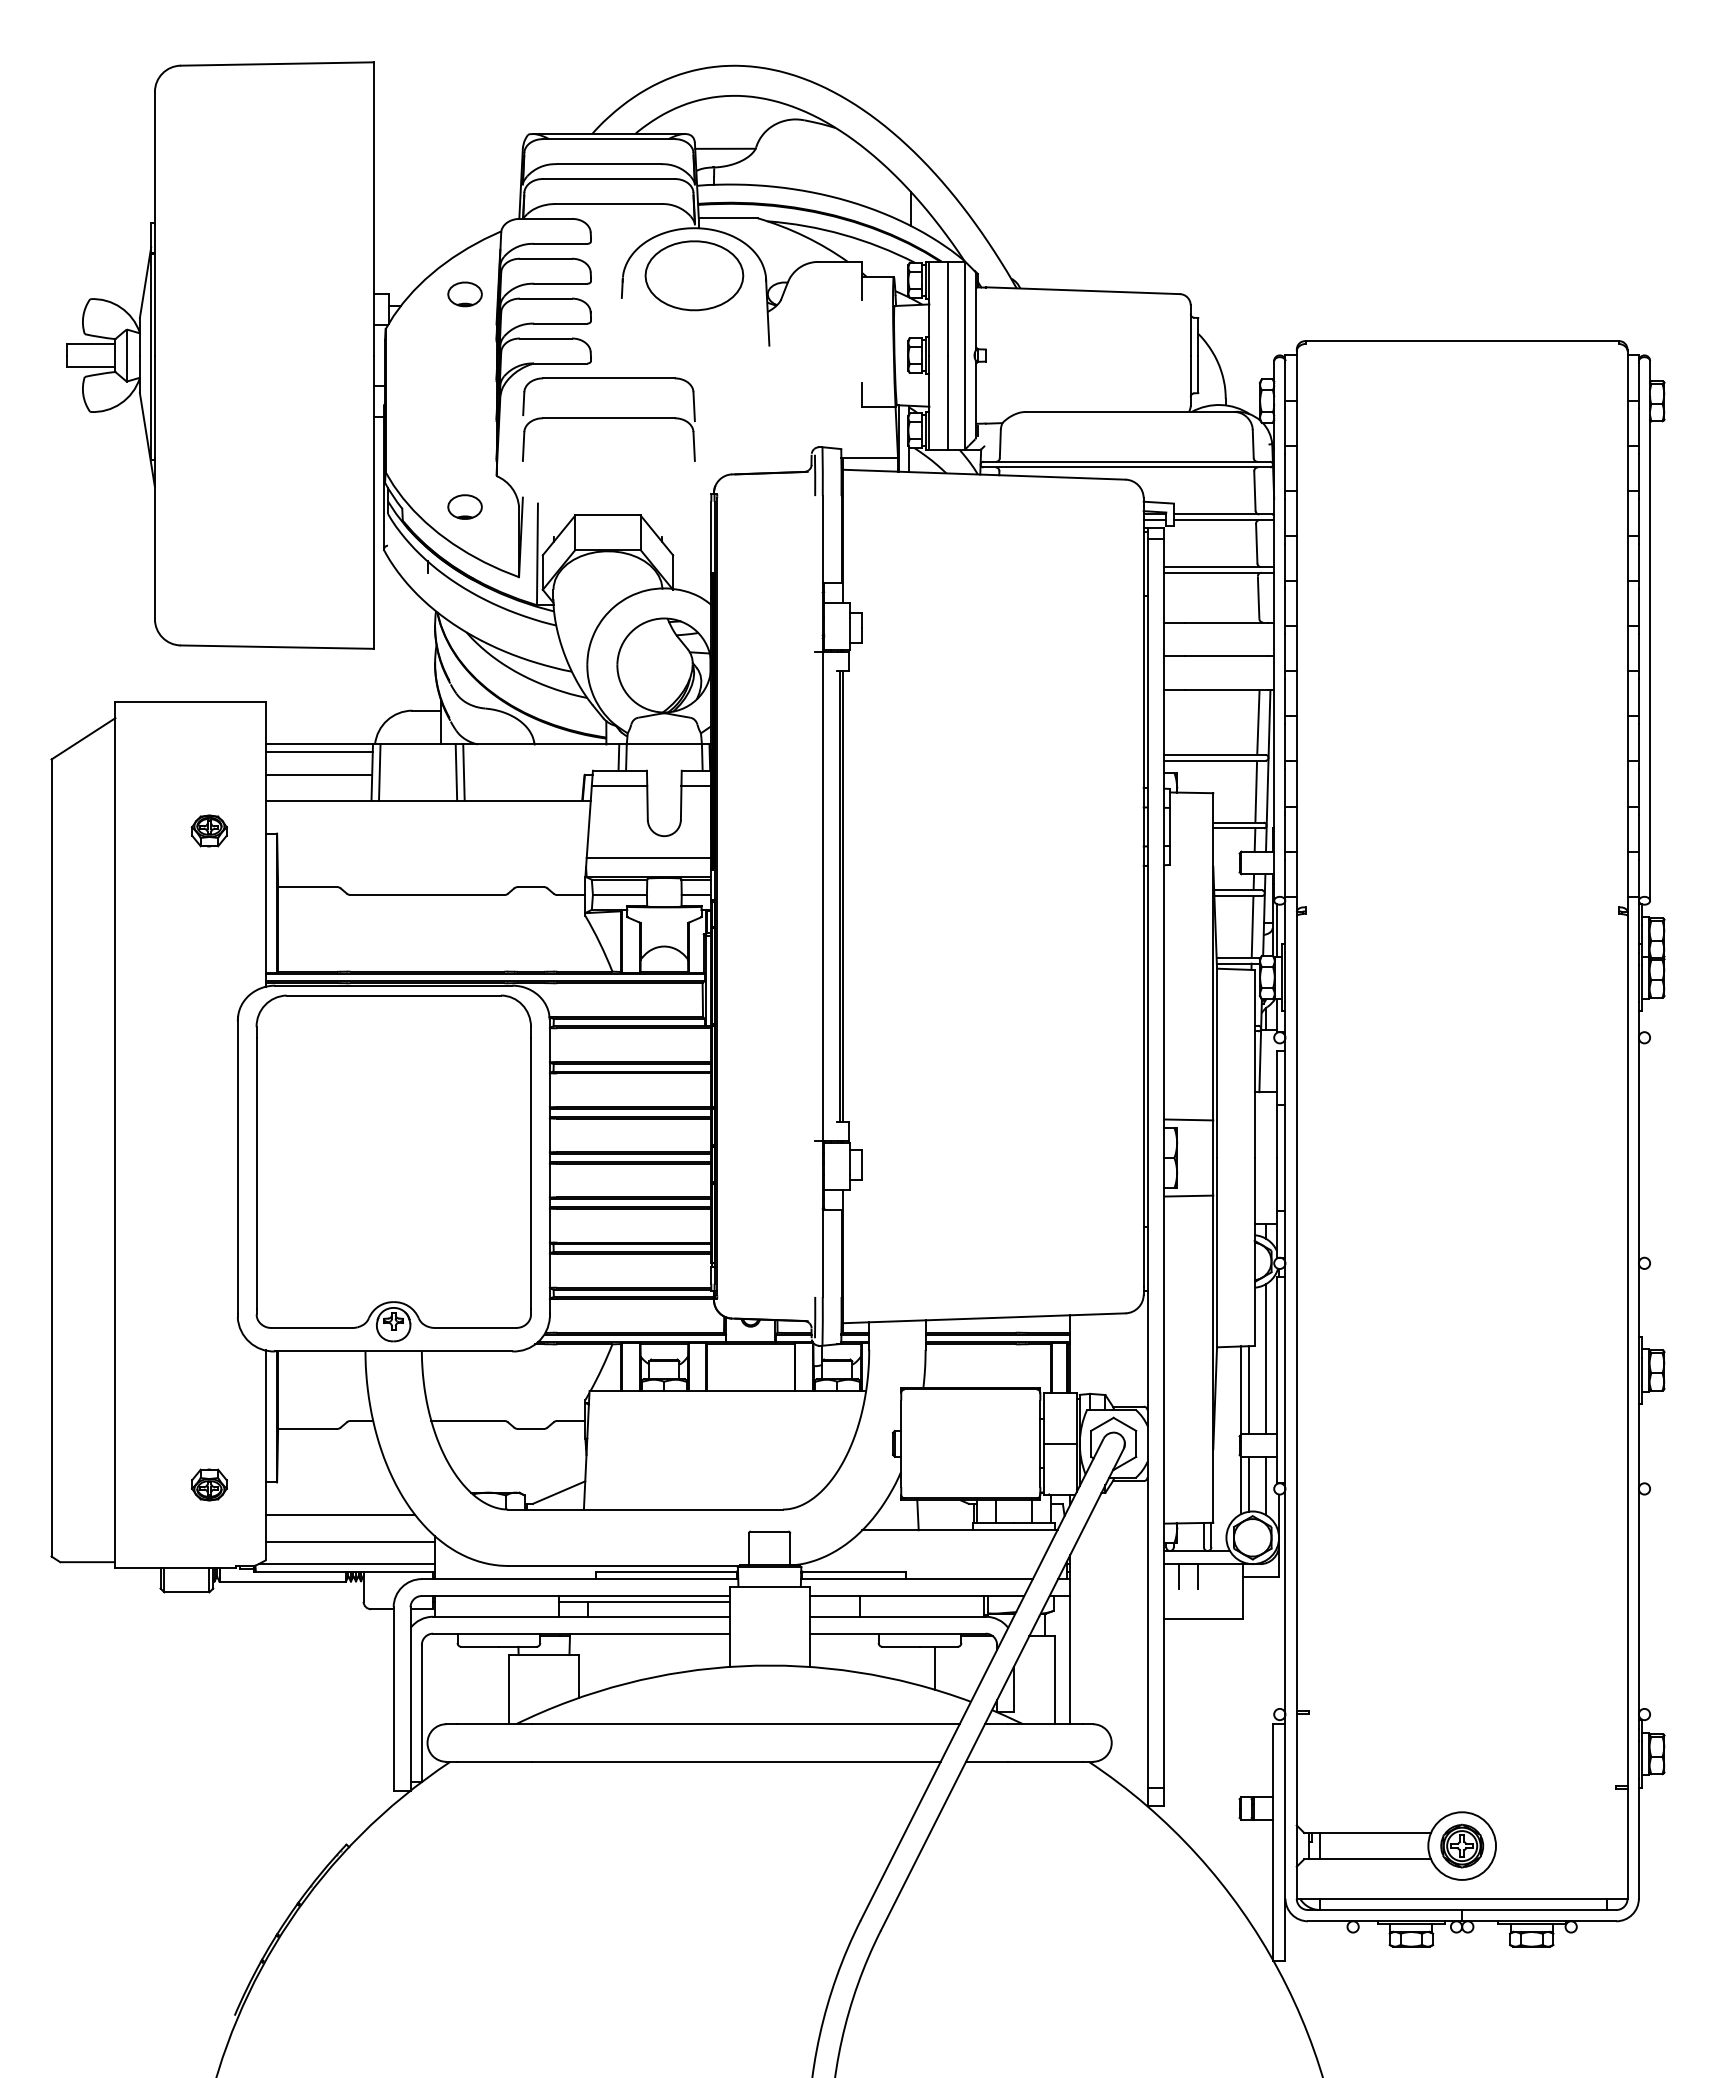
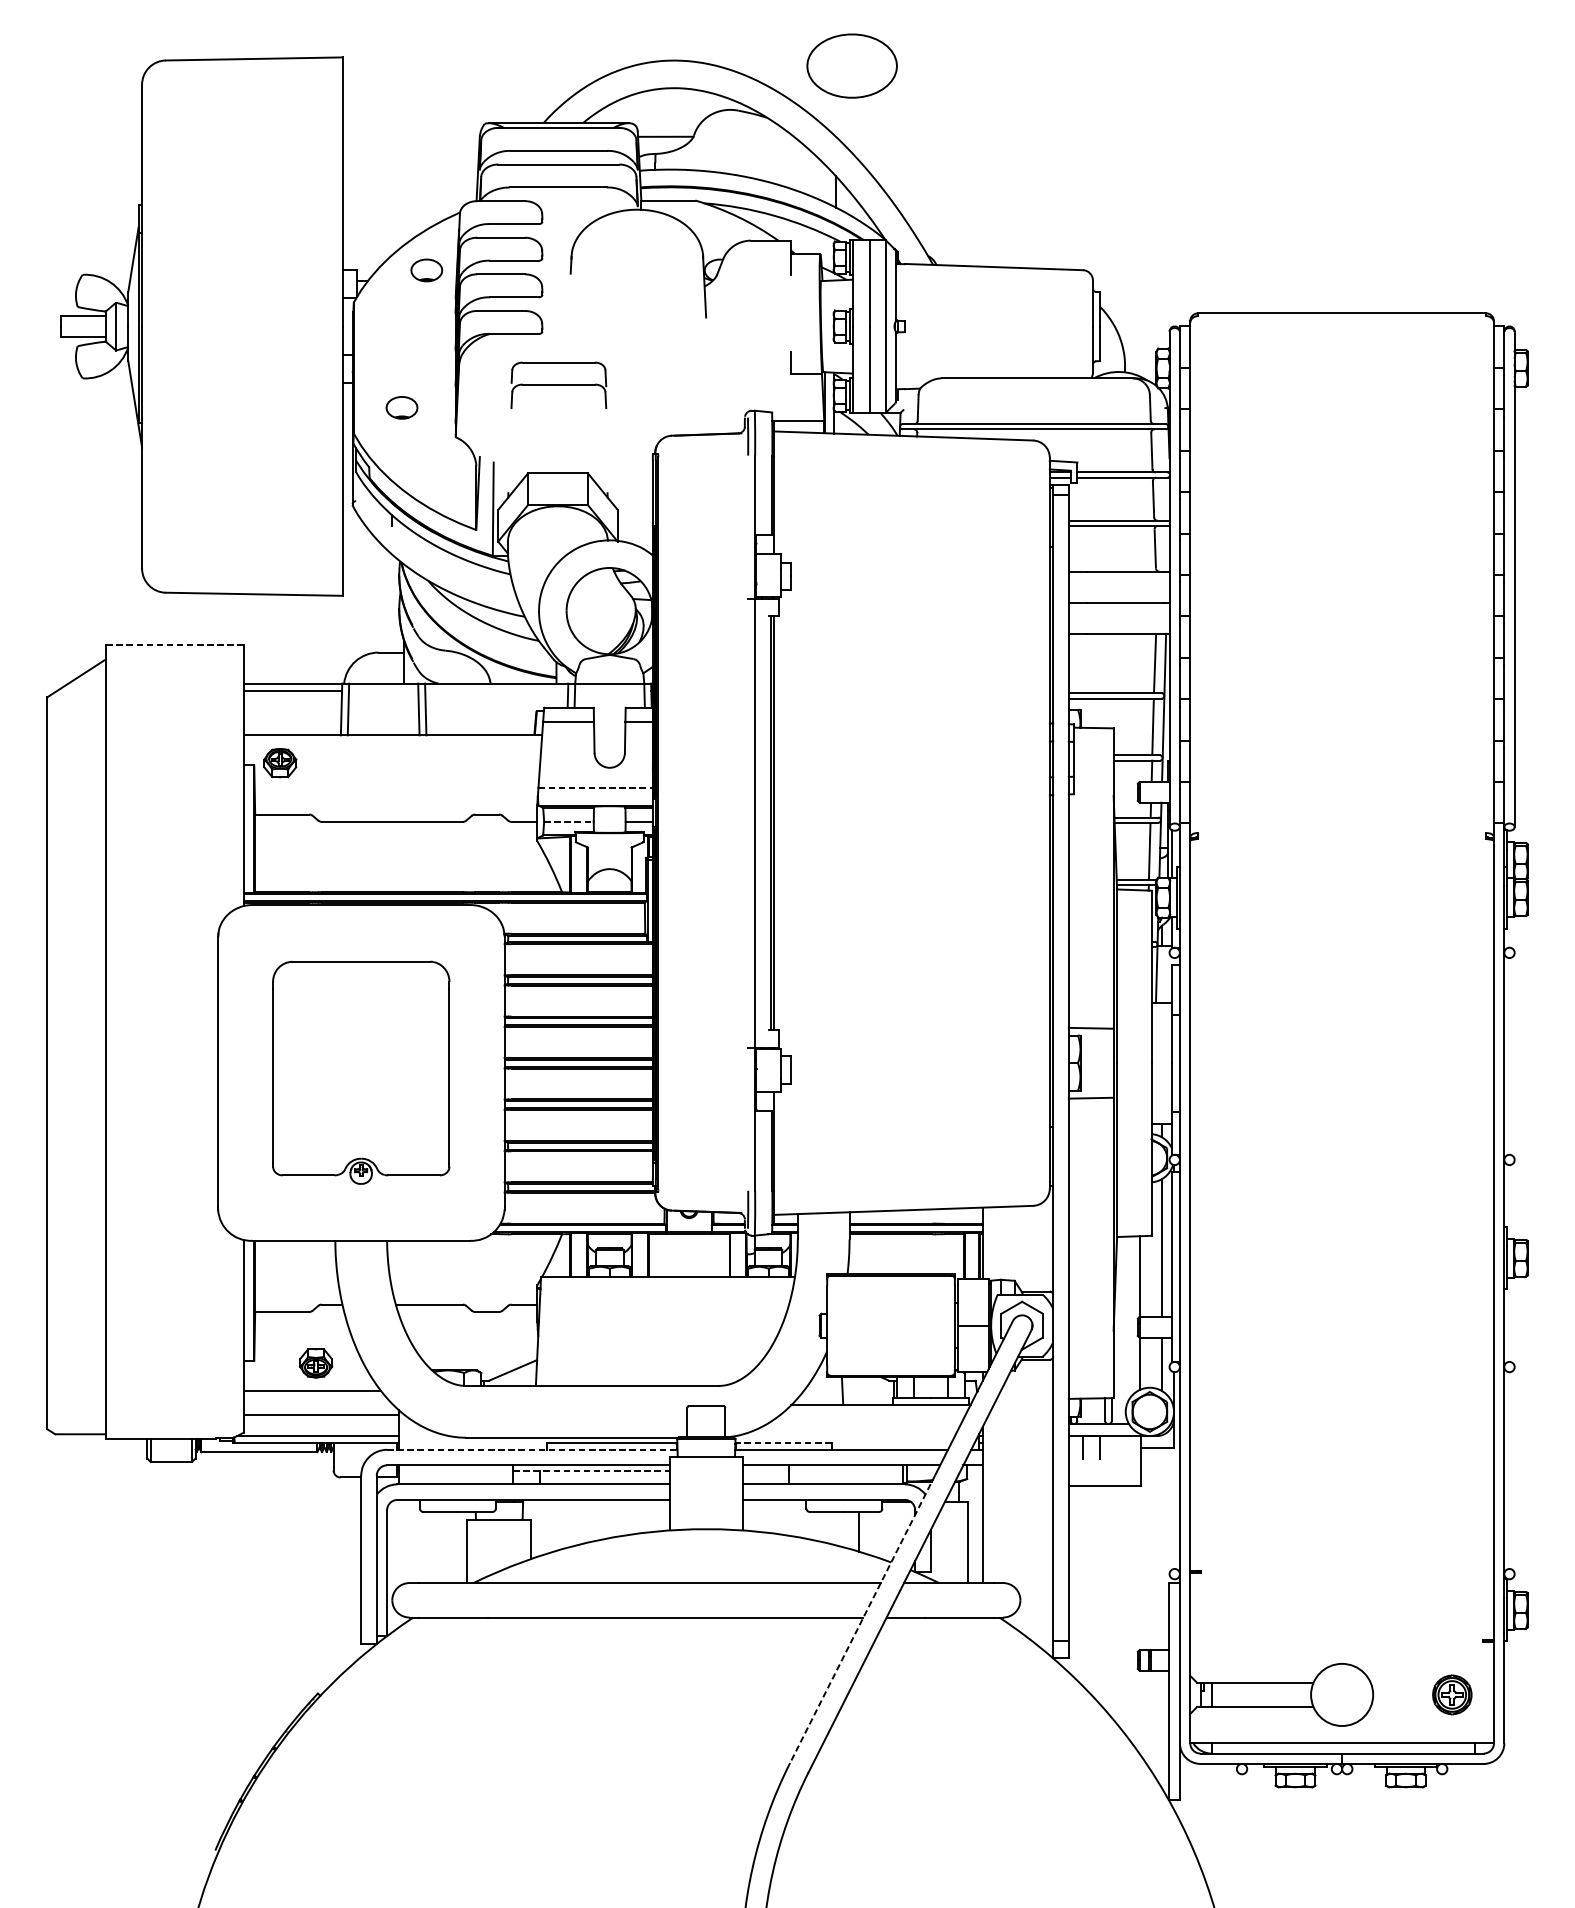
part: (694, 275) -> (852, 65), moved
part: (608, 419) -> (558, 385), size x0.6
part: (464, 506) -> (401, 407), moved
line: (190, 702) -> (174, 645), solid -> dashed
line: (318, 774) -> (292, 711), removed
part: (208, 830) -> (279, 762), moved
line: (649, 857) -> (596, 787), solid -> dashed
line: (620, 894) -> (569, 821), solid -> dashed
part: (393, 1168) -> (361, 1072), size x0.7
line: (1249, 1390) -> (1146, 1276), removed
line: (1249, 1483) -> (1146, 1362), removed
part: (208, 1484) -> (315, 1362), moved
line: (853, 1571) -> (783, 1442), solid -> dashed
line: (580, 1579) -> (532, 1450), solid -> dashed
line: (644, 1601) -> (591, 1470), solid -> dashed
line: (939, 1763) -> (862, 1619), solid -> dashed
part: (1462, 1845) -> (1452, 1694), moved

